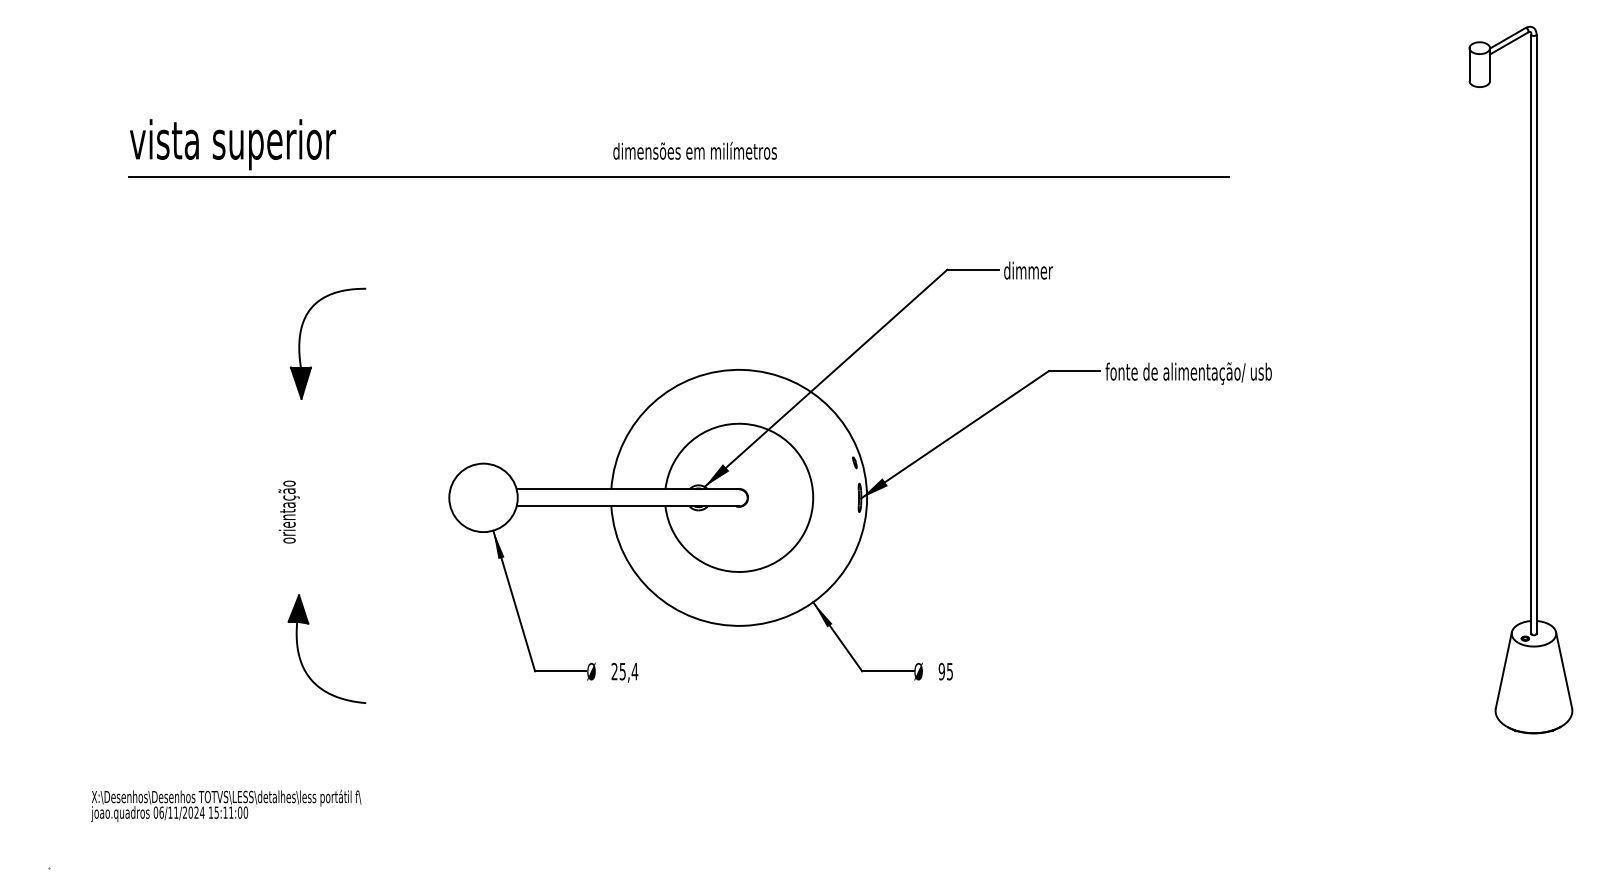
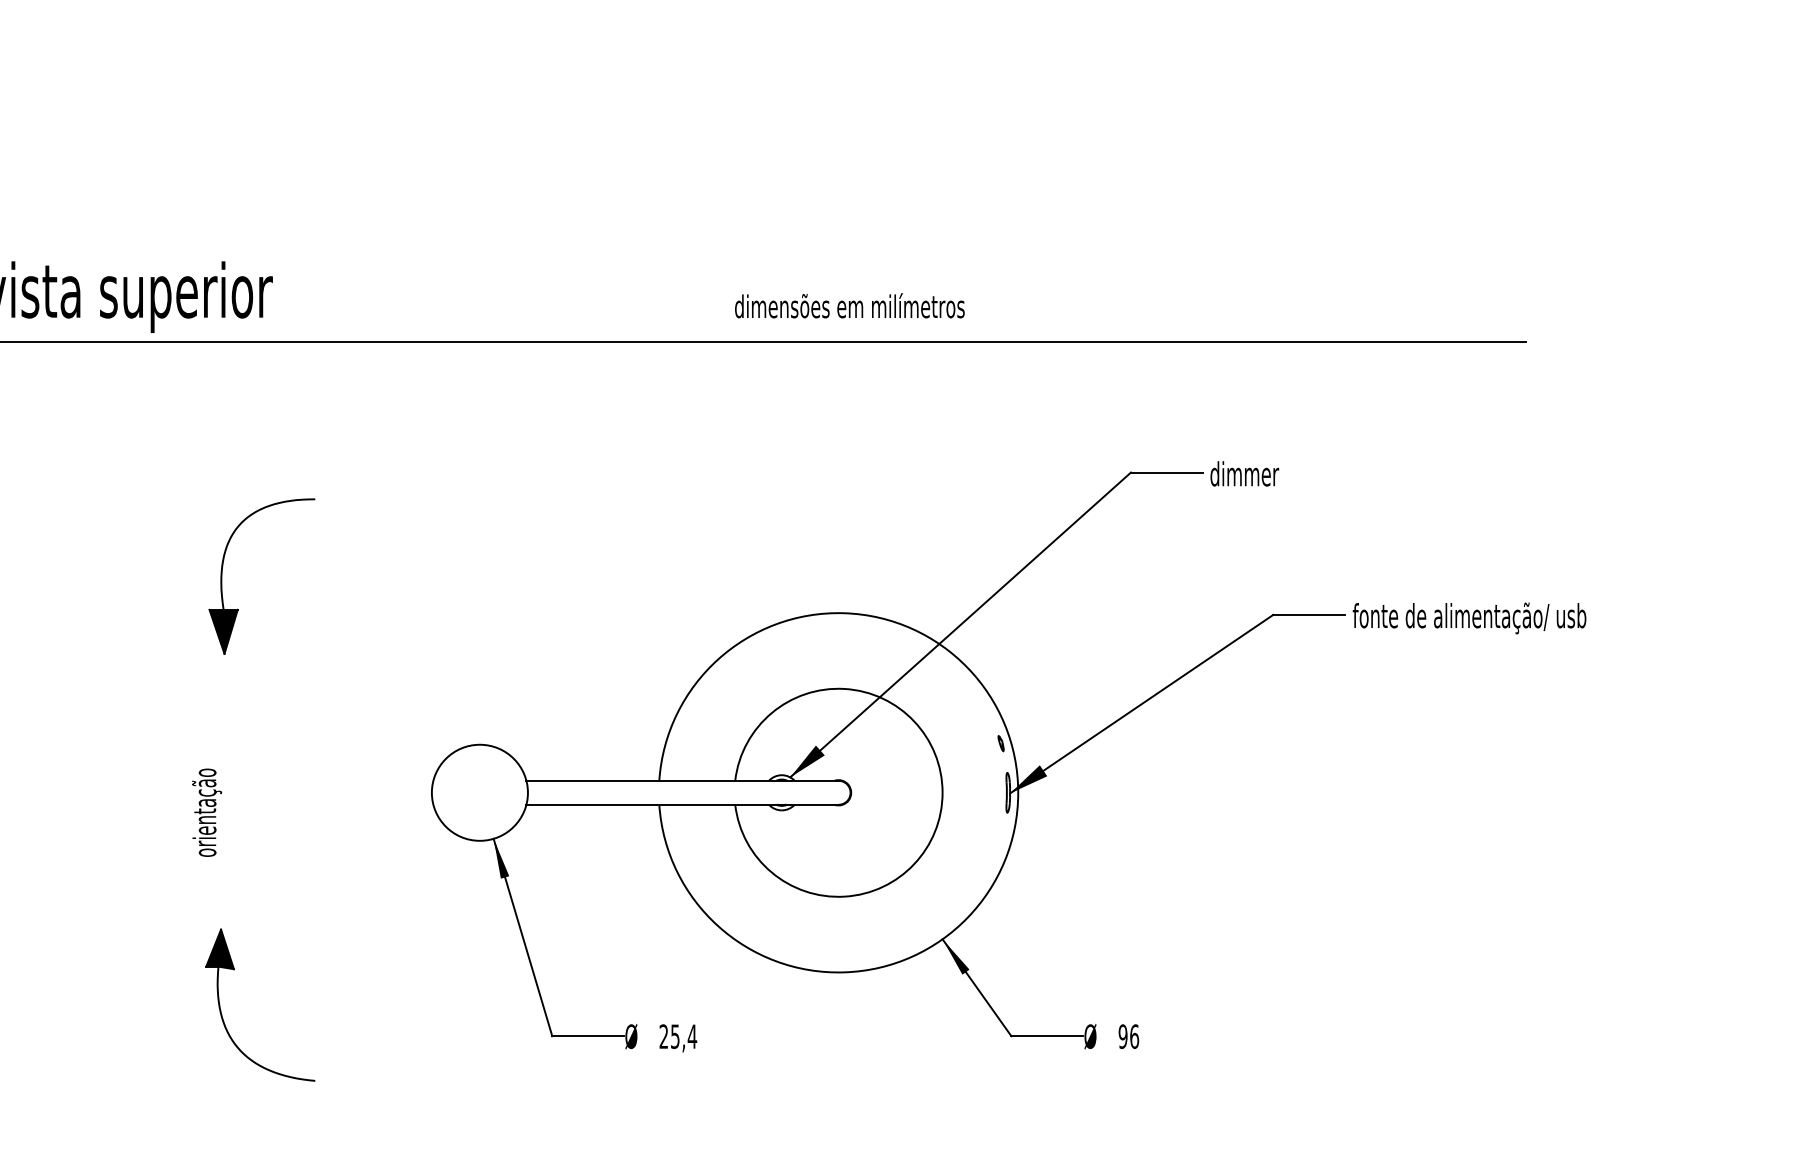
text: (694, 150) -> (848, 305), moved
text: (949, 671) -> (1133, 1036), 95 -> 96

